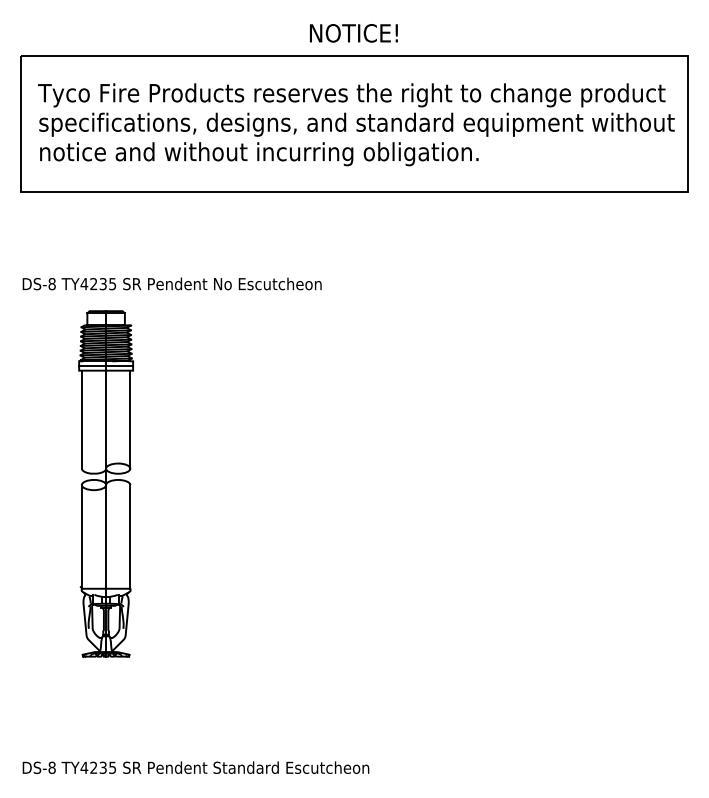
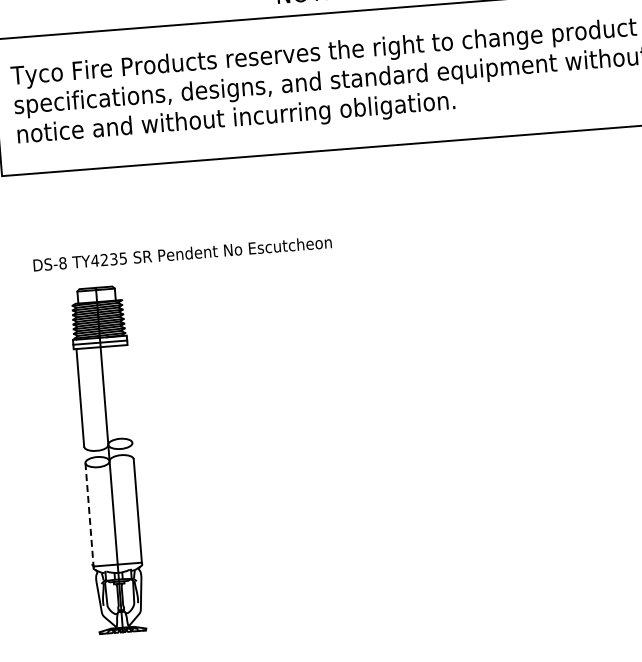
text: (171, 283) -> (181, 253), moved
line: (130, 419) -> (128, 393), removed
line: (81, 536) -> (89, 514), solid -> dashed

